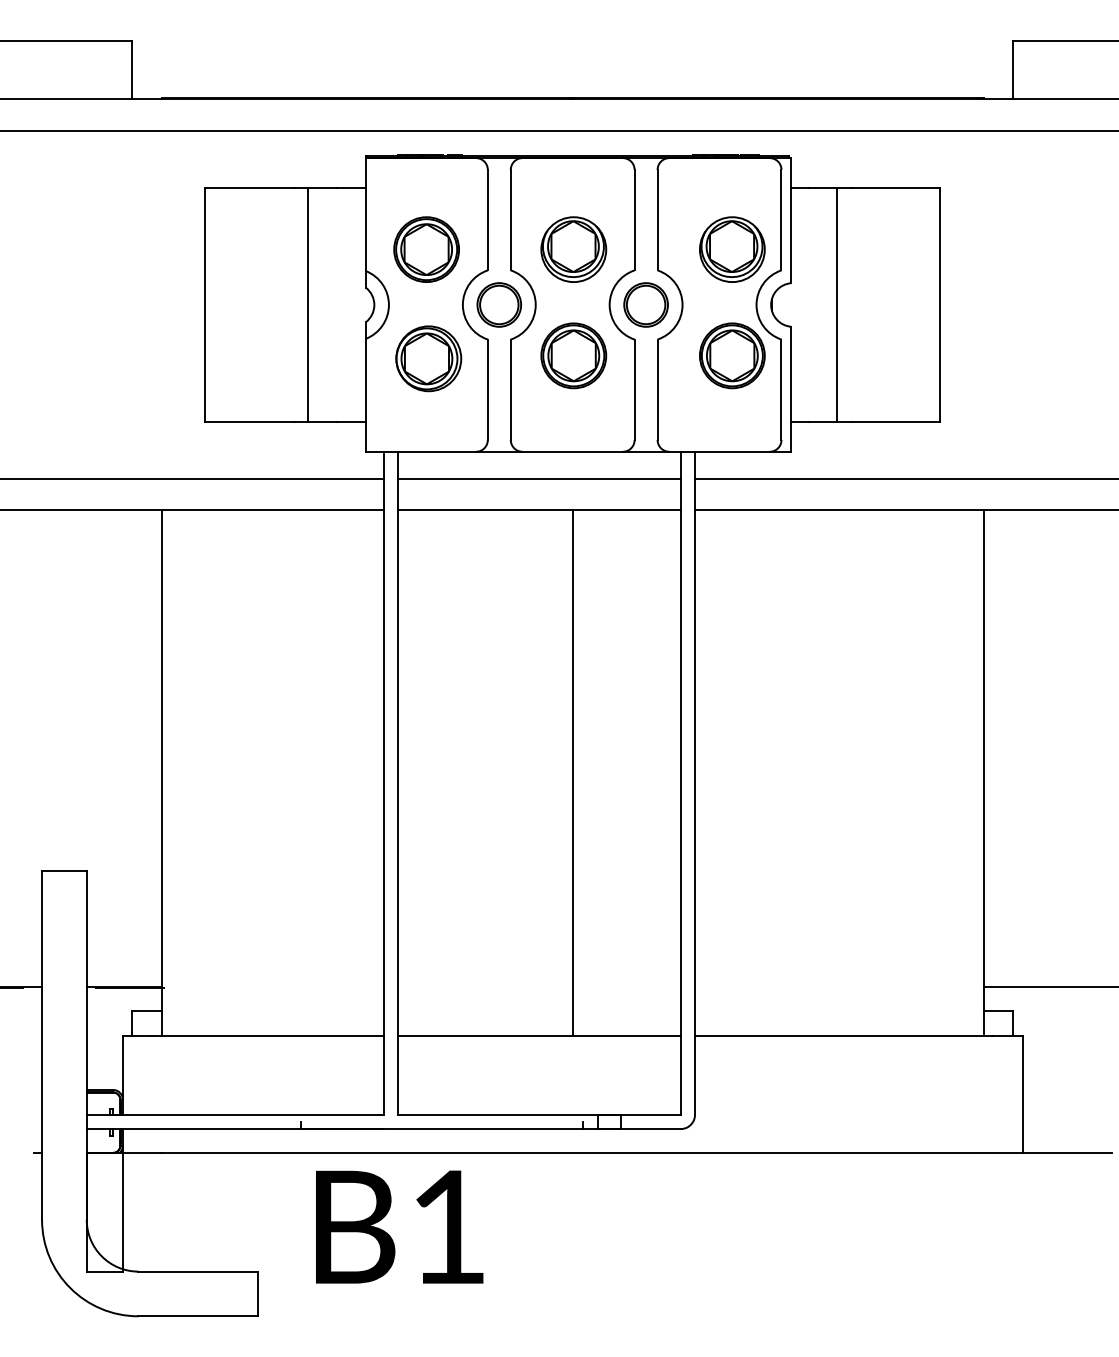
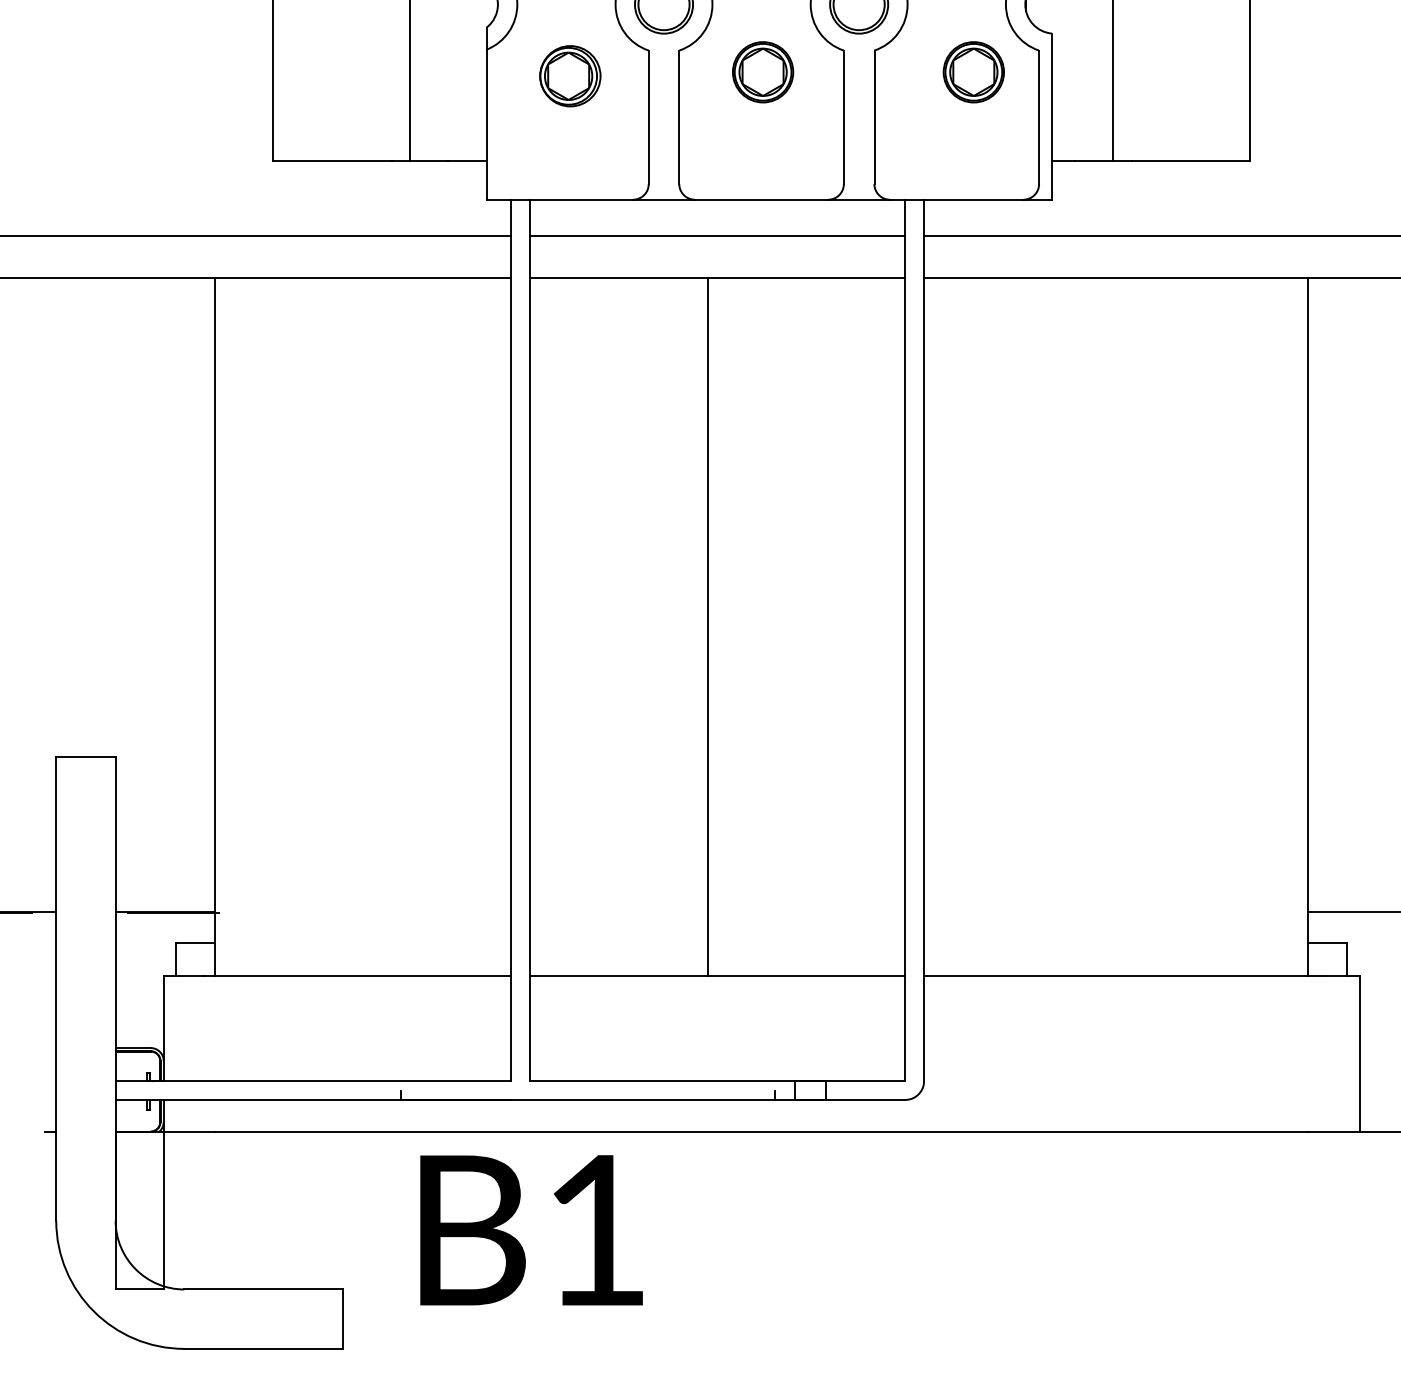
part: (573, 355) -> (762, 71), size x0.7
part: (732, 355) -> (973, 71), size x0.7
part: (428, 358) -> (569, 75), size x0.7
line: (572, 772) -> (708, 626), moved

